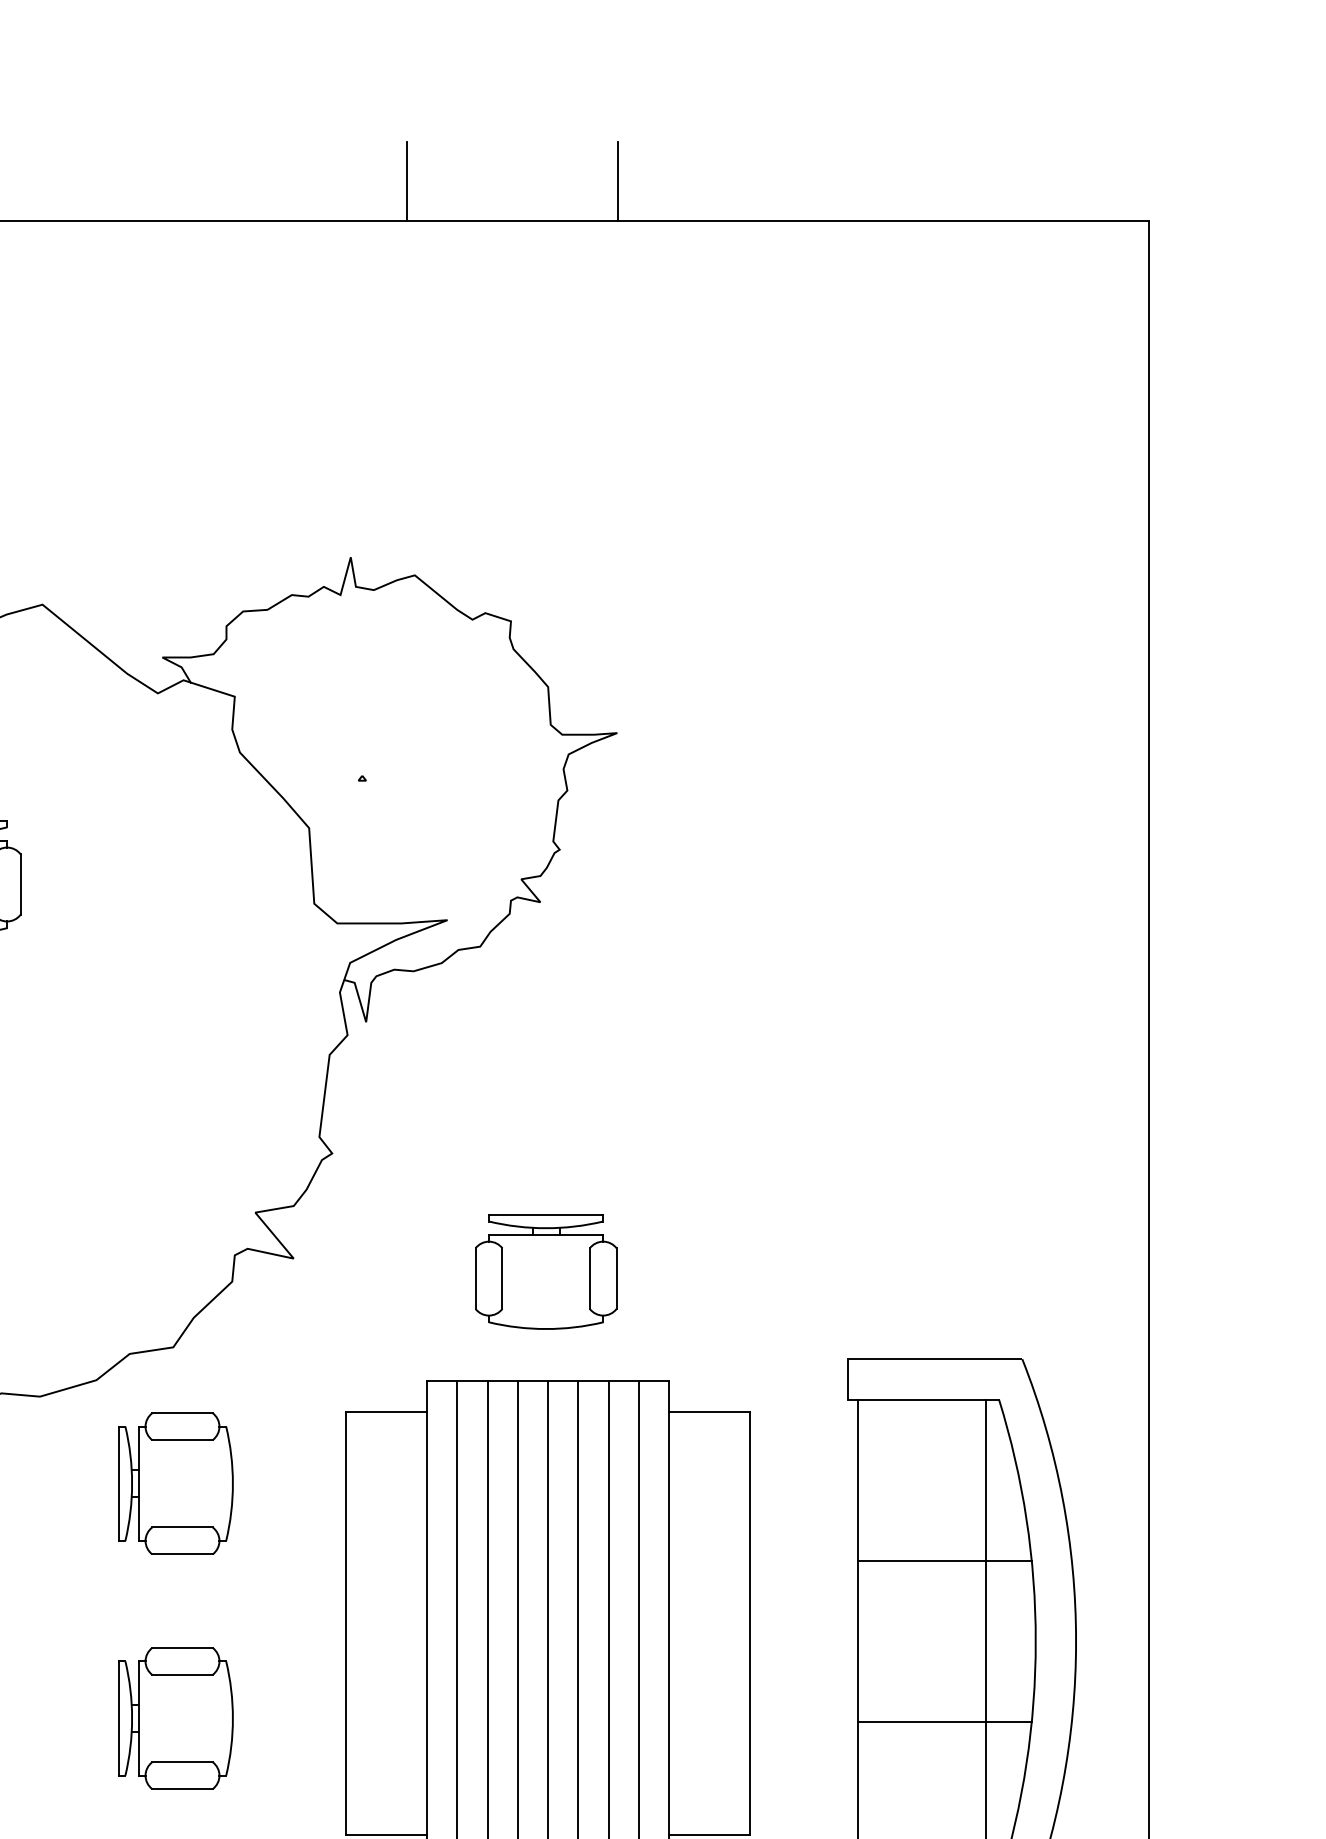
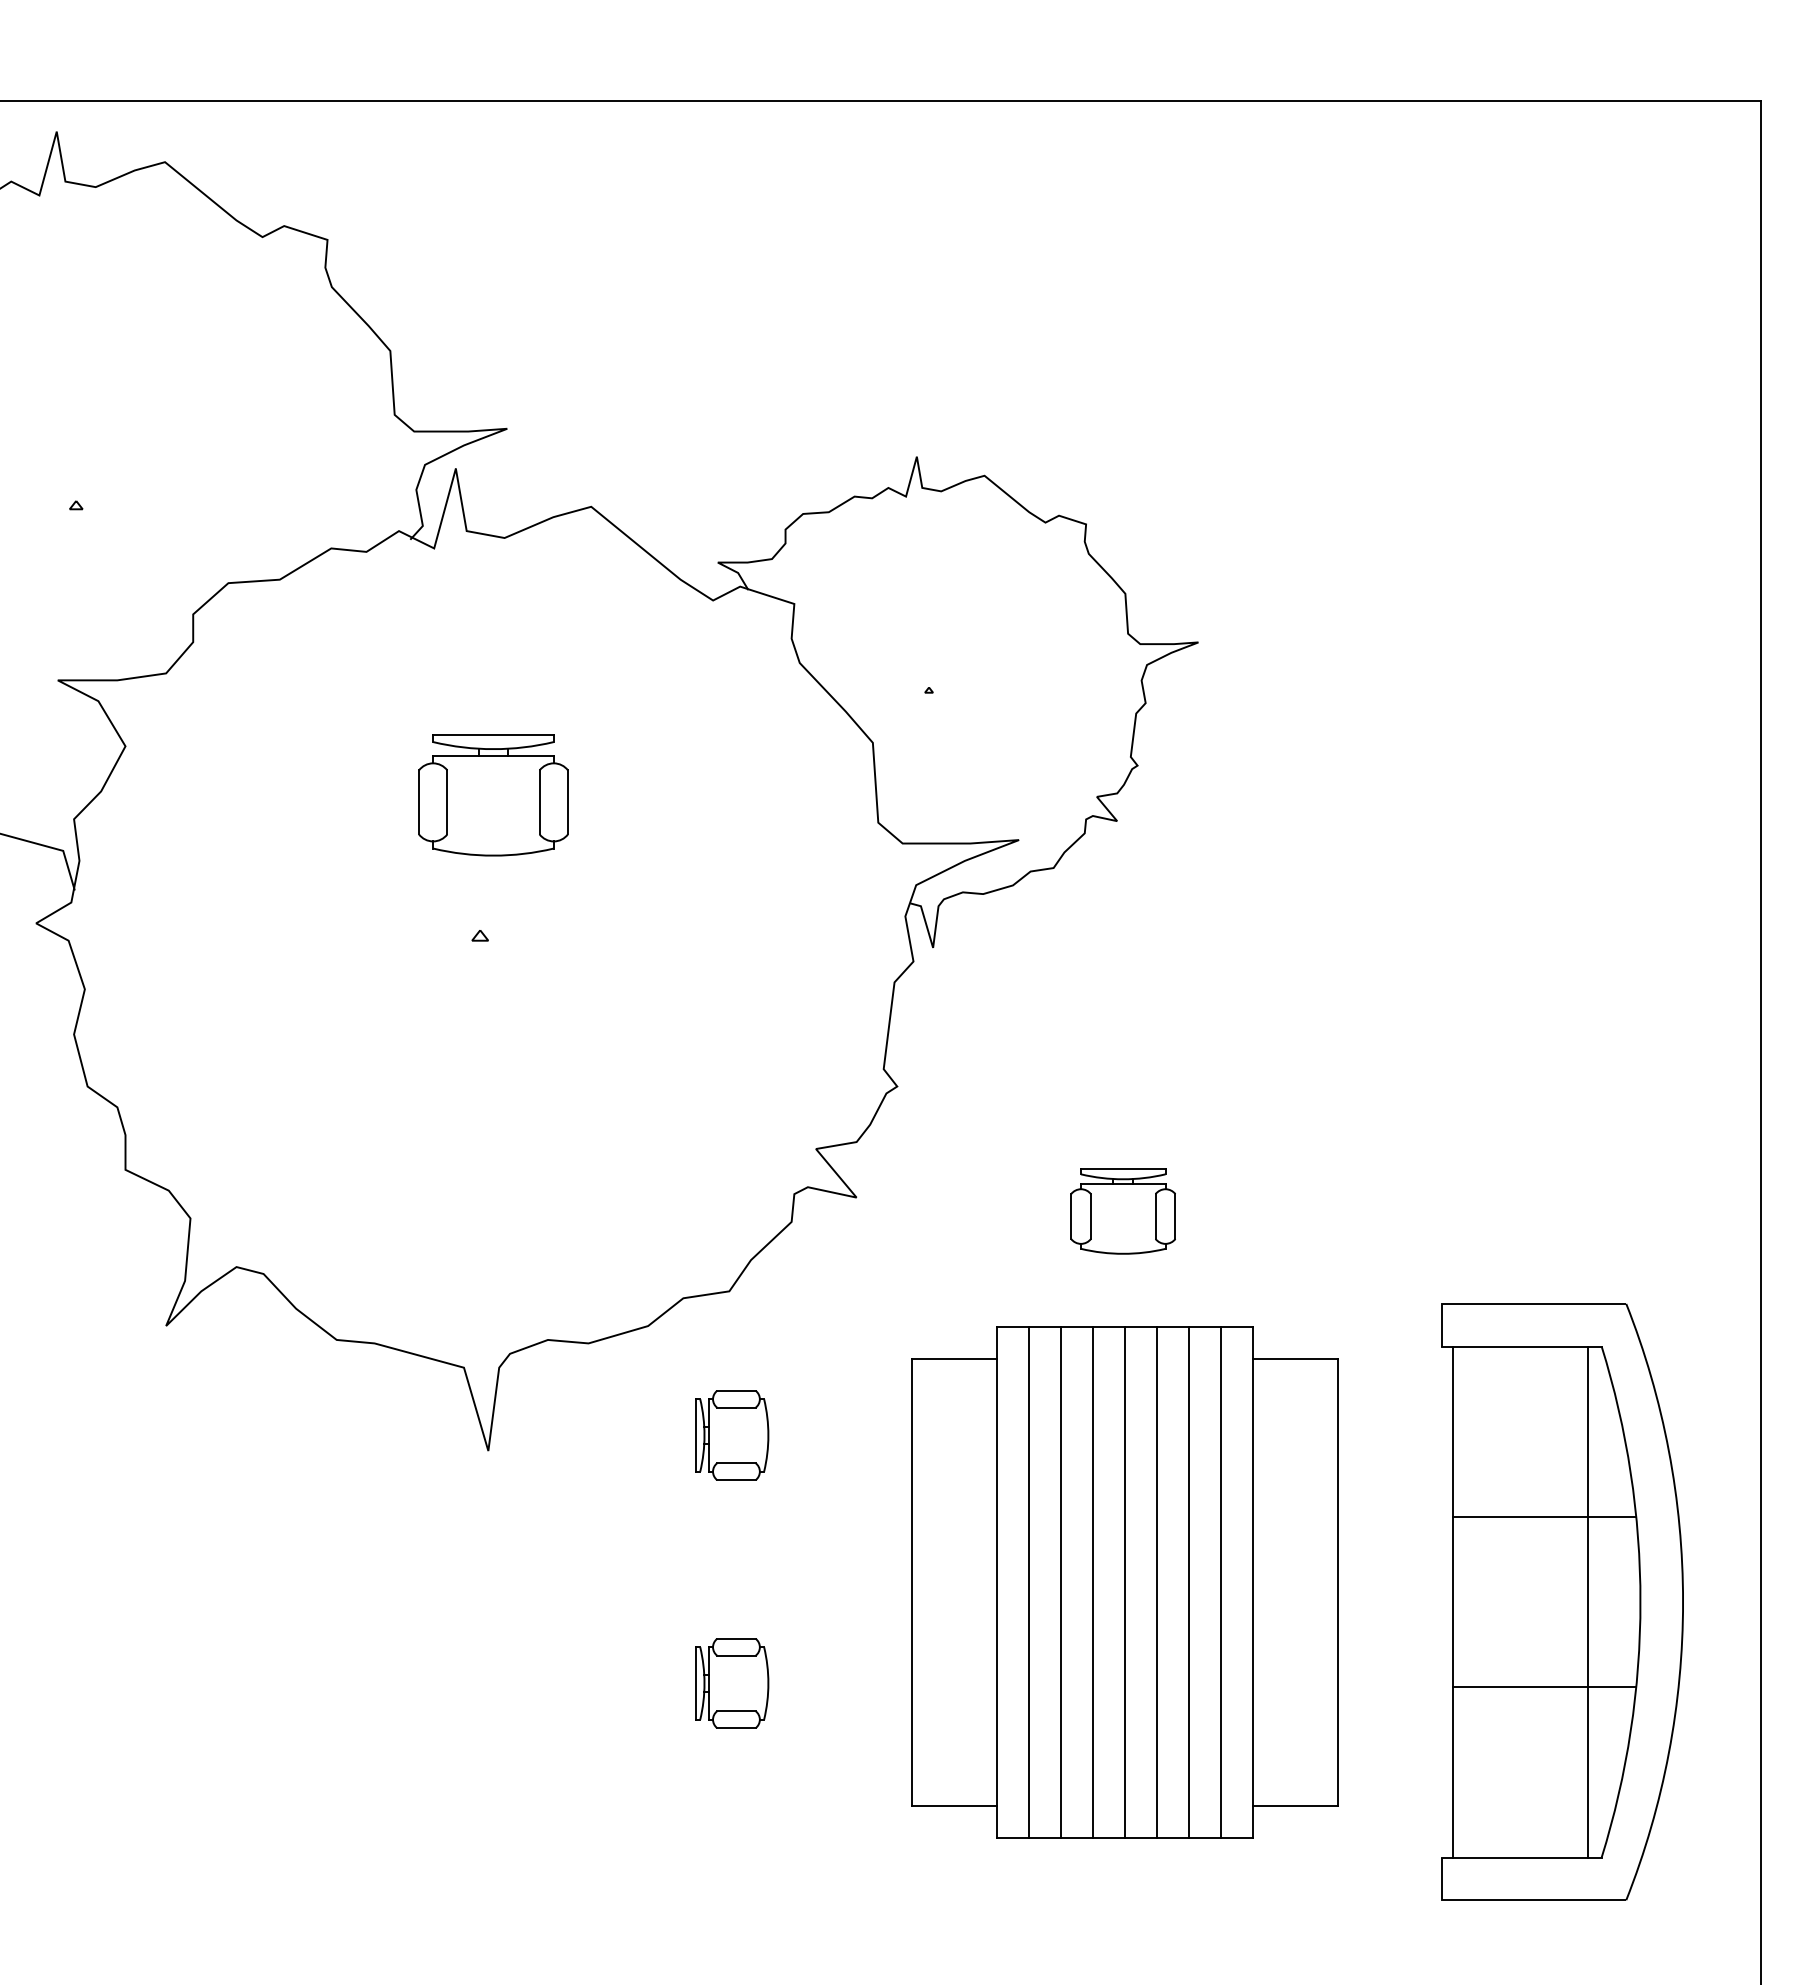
line: (406, 181) -> (975, 59), removed
line: (618, 181) -> (1199, 59), removed
part: (546, 1271) -> (1123, 1211), size x0.7
part: (176, 1483) -> (732, 1435), size x0.6
part: (176, 1718) -> (732, 1683), size x0.6

